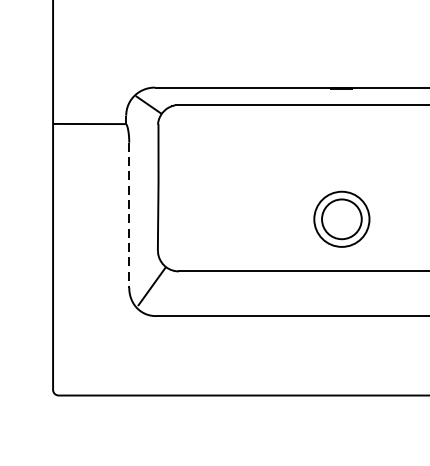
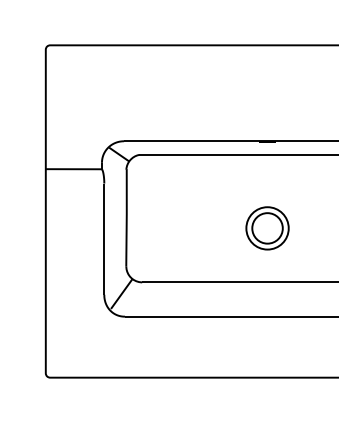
line: (129, 215) -> (104, 239), dashed -> solid
part: (341, 219) -> (267, 228), moved

